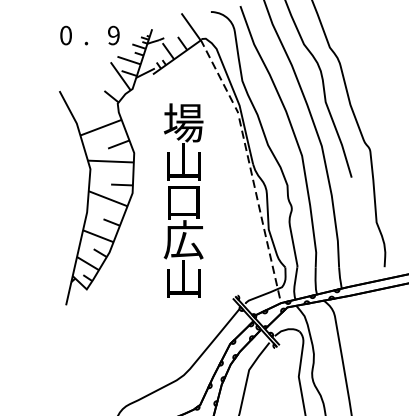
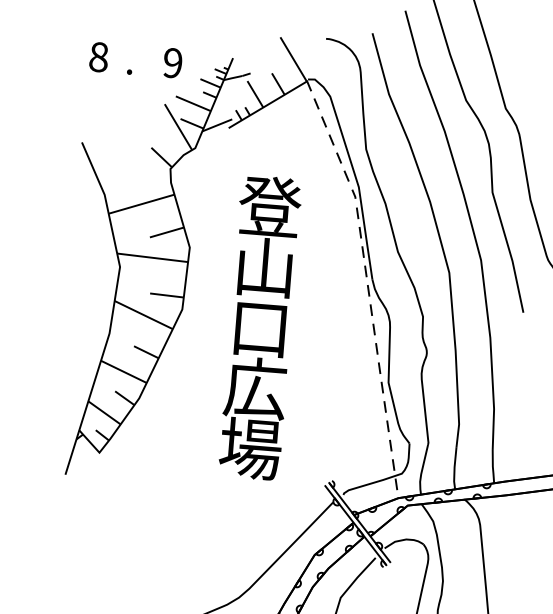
text: (65, 35) -> (98, 57), 0 -> 8
text: (183, 122) -> (269, 206), 場 -> 登
text: (183, 278) -> (250, 447), 山 -> 場

